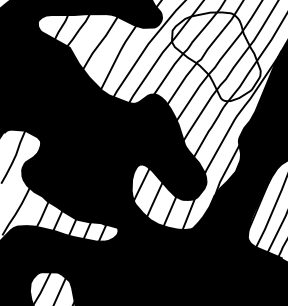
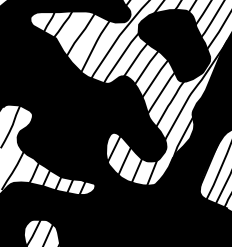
fill: (216, 56) -> (174, 45), added

